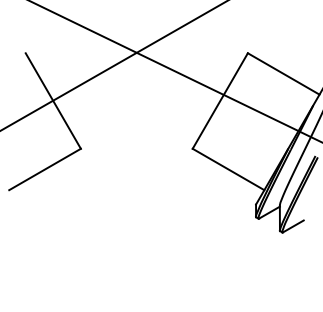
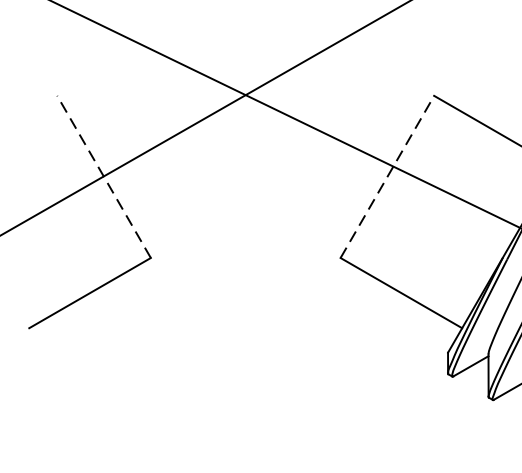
line: (53, 100) -> (104, 176), solid -> dashed
line: (220, 100) -> (387, 176), solid -> dashed

